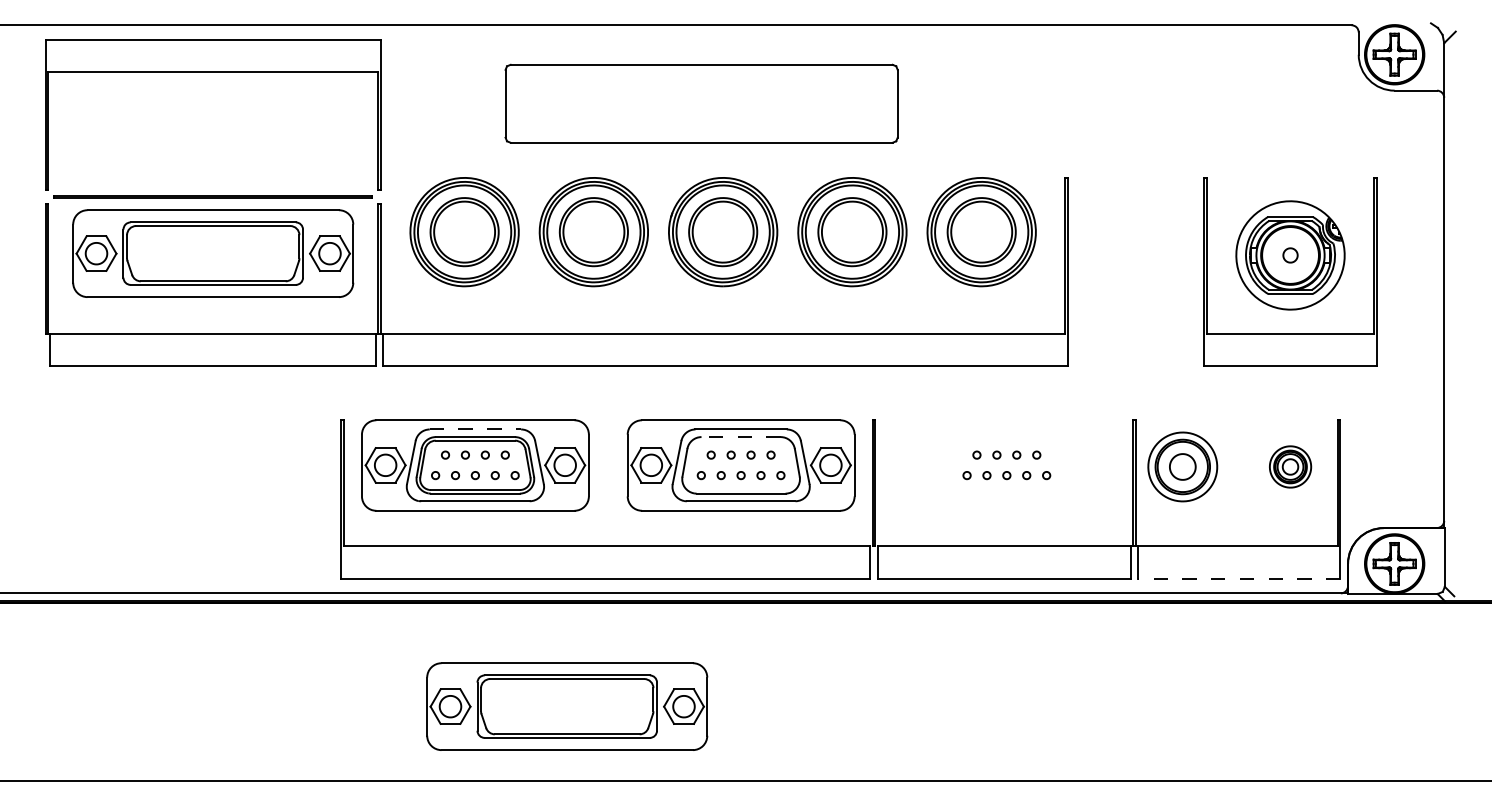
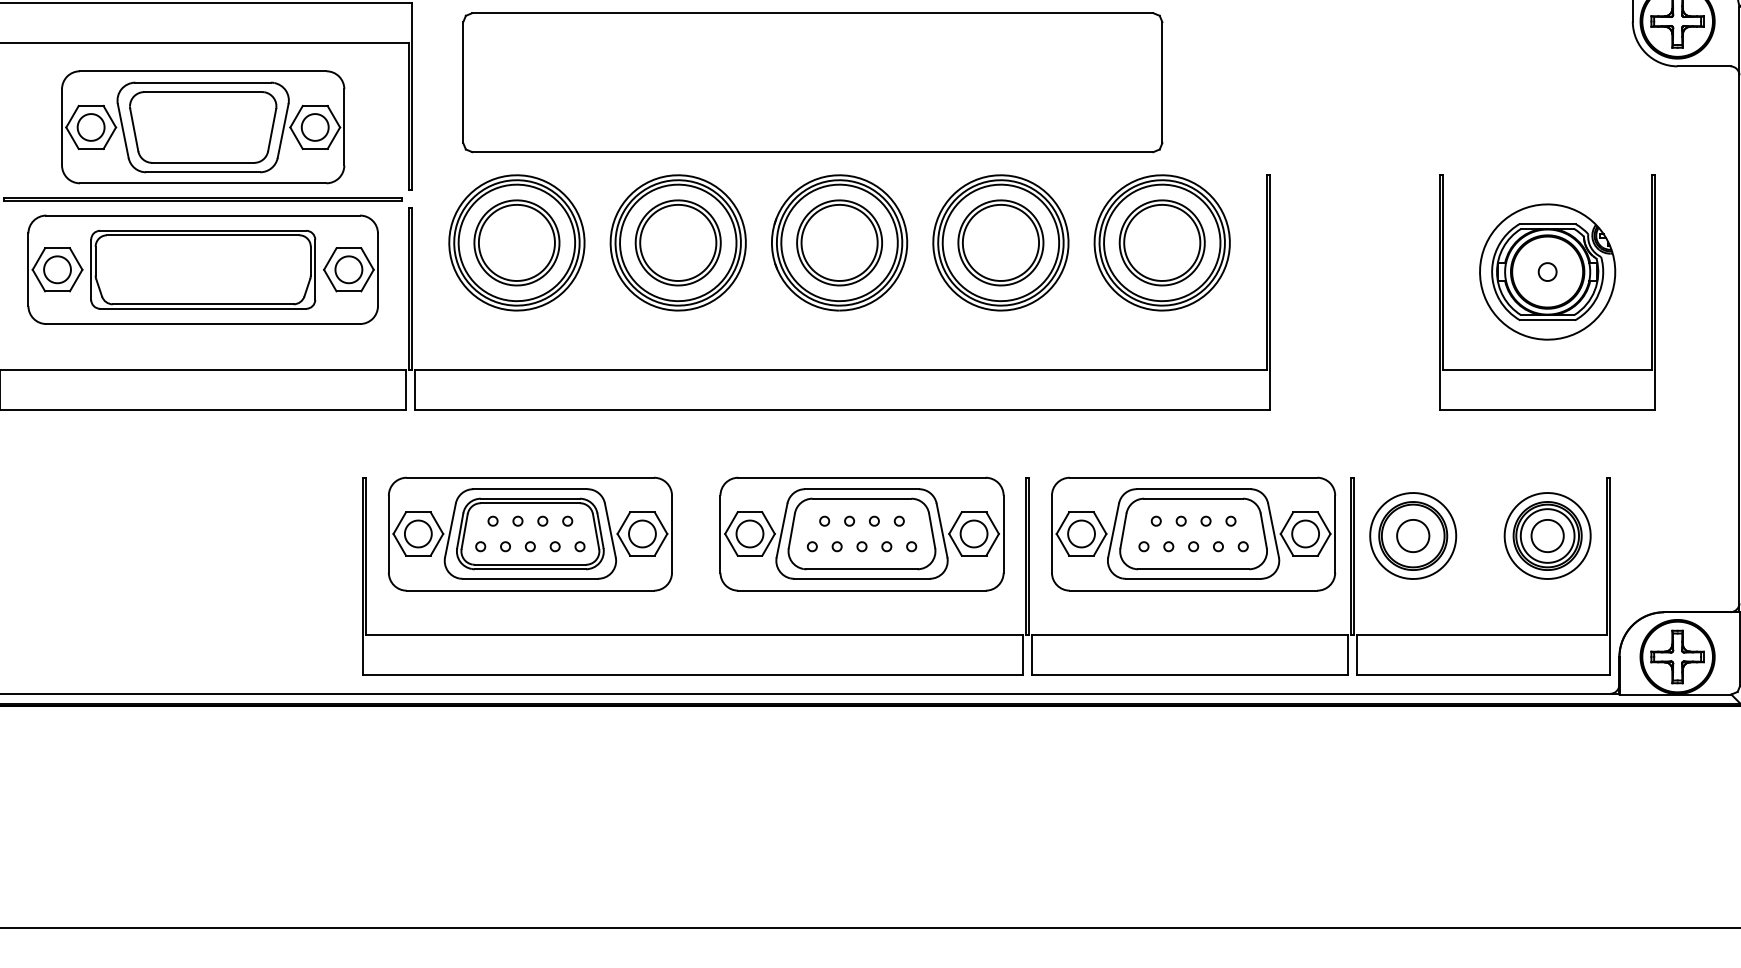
part: (701, 103) -> (812, 82), size x1.43
part: (213, 139) -> (203, 127), added
line: (475, 429) -> (530, 489), dashed -> solid
line: (741, 437) -> (862, 499), dashed -> solid
part: (1006, 465) -> (1193, 534), added
part: (1290, 466) -> (1547, 535), size x1.67
line: (1238, 578) -> (1482, 675), dashed -> solid
part: (567, 706) -> (645, 834), removed

